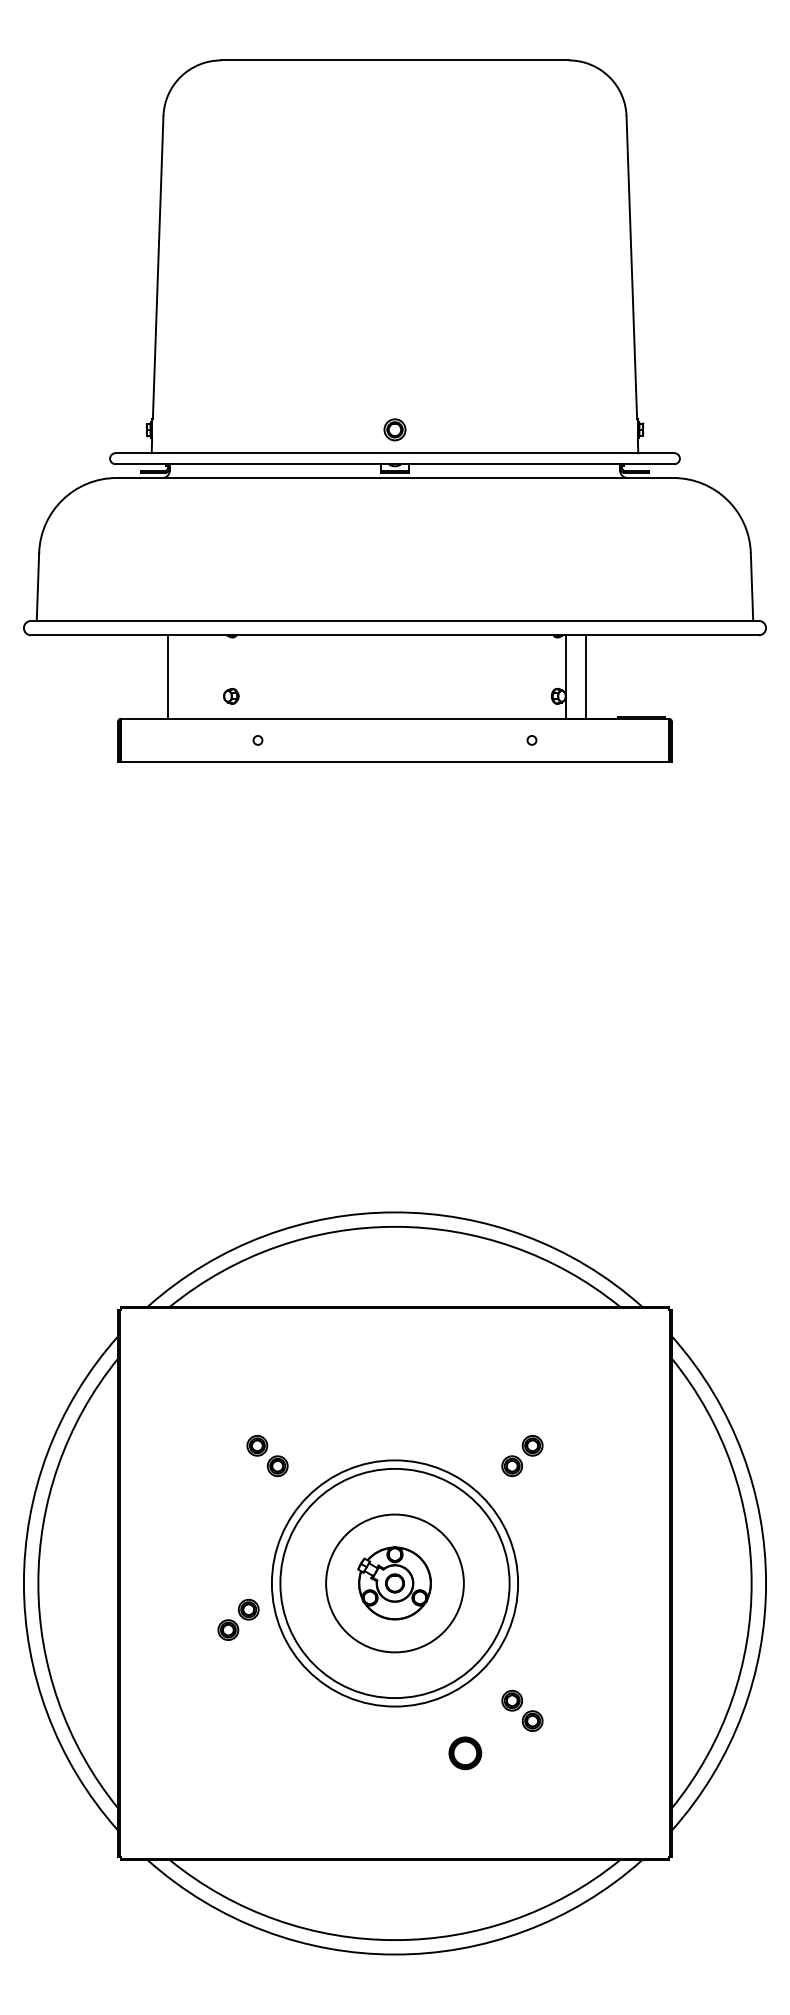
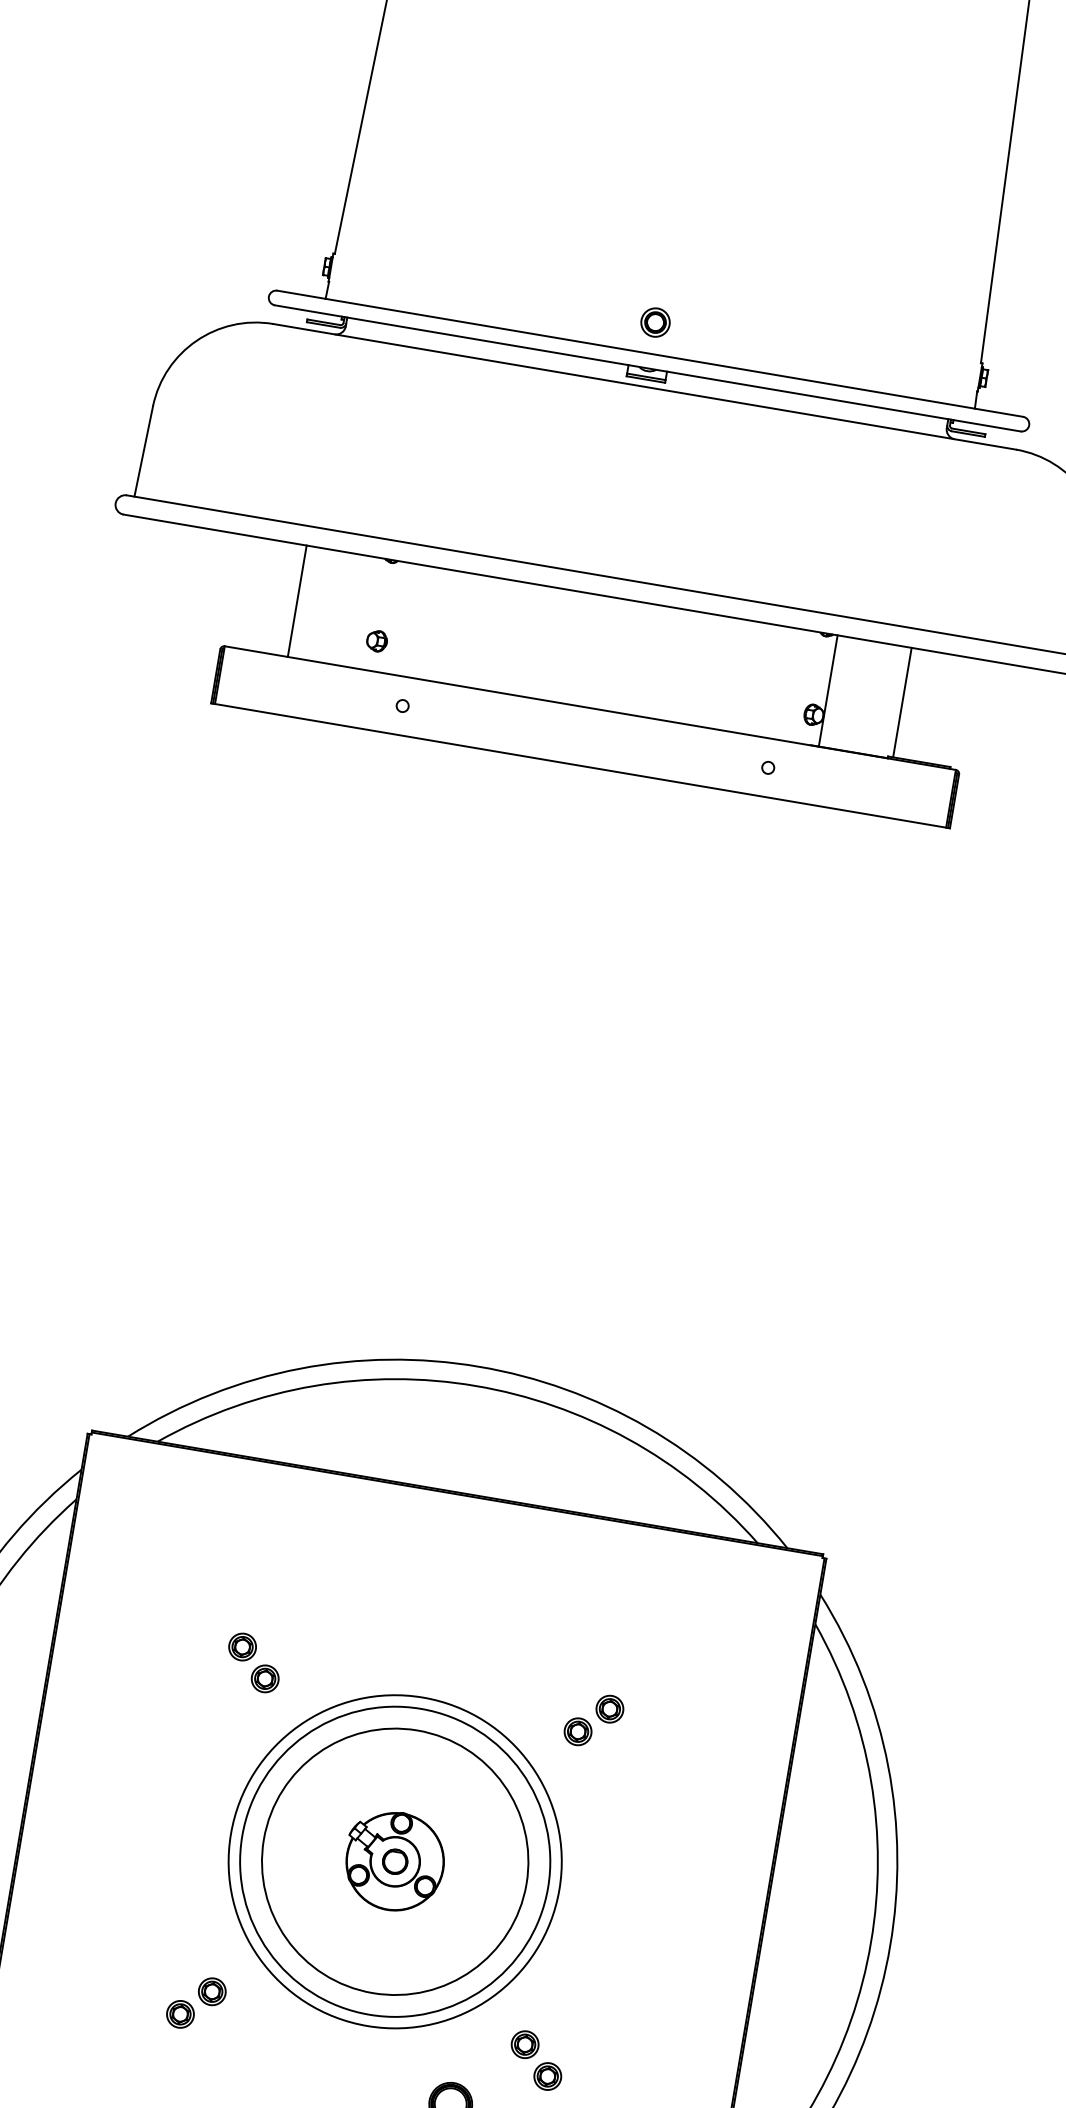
line: (585, 676) -> (902, 702), moved
circle: (394, 1583) -> (394, 1861), size x1.43
part: (238, 1619) -> (196, 2002), moved

